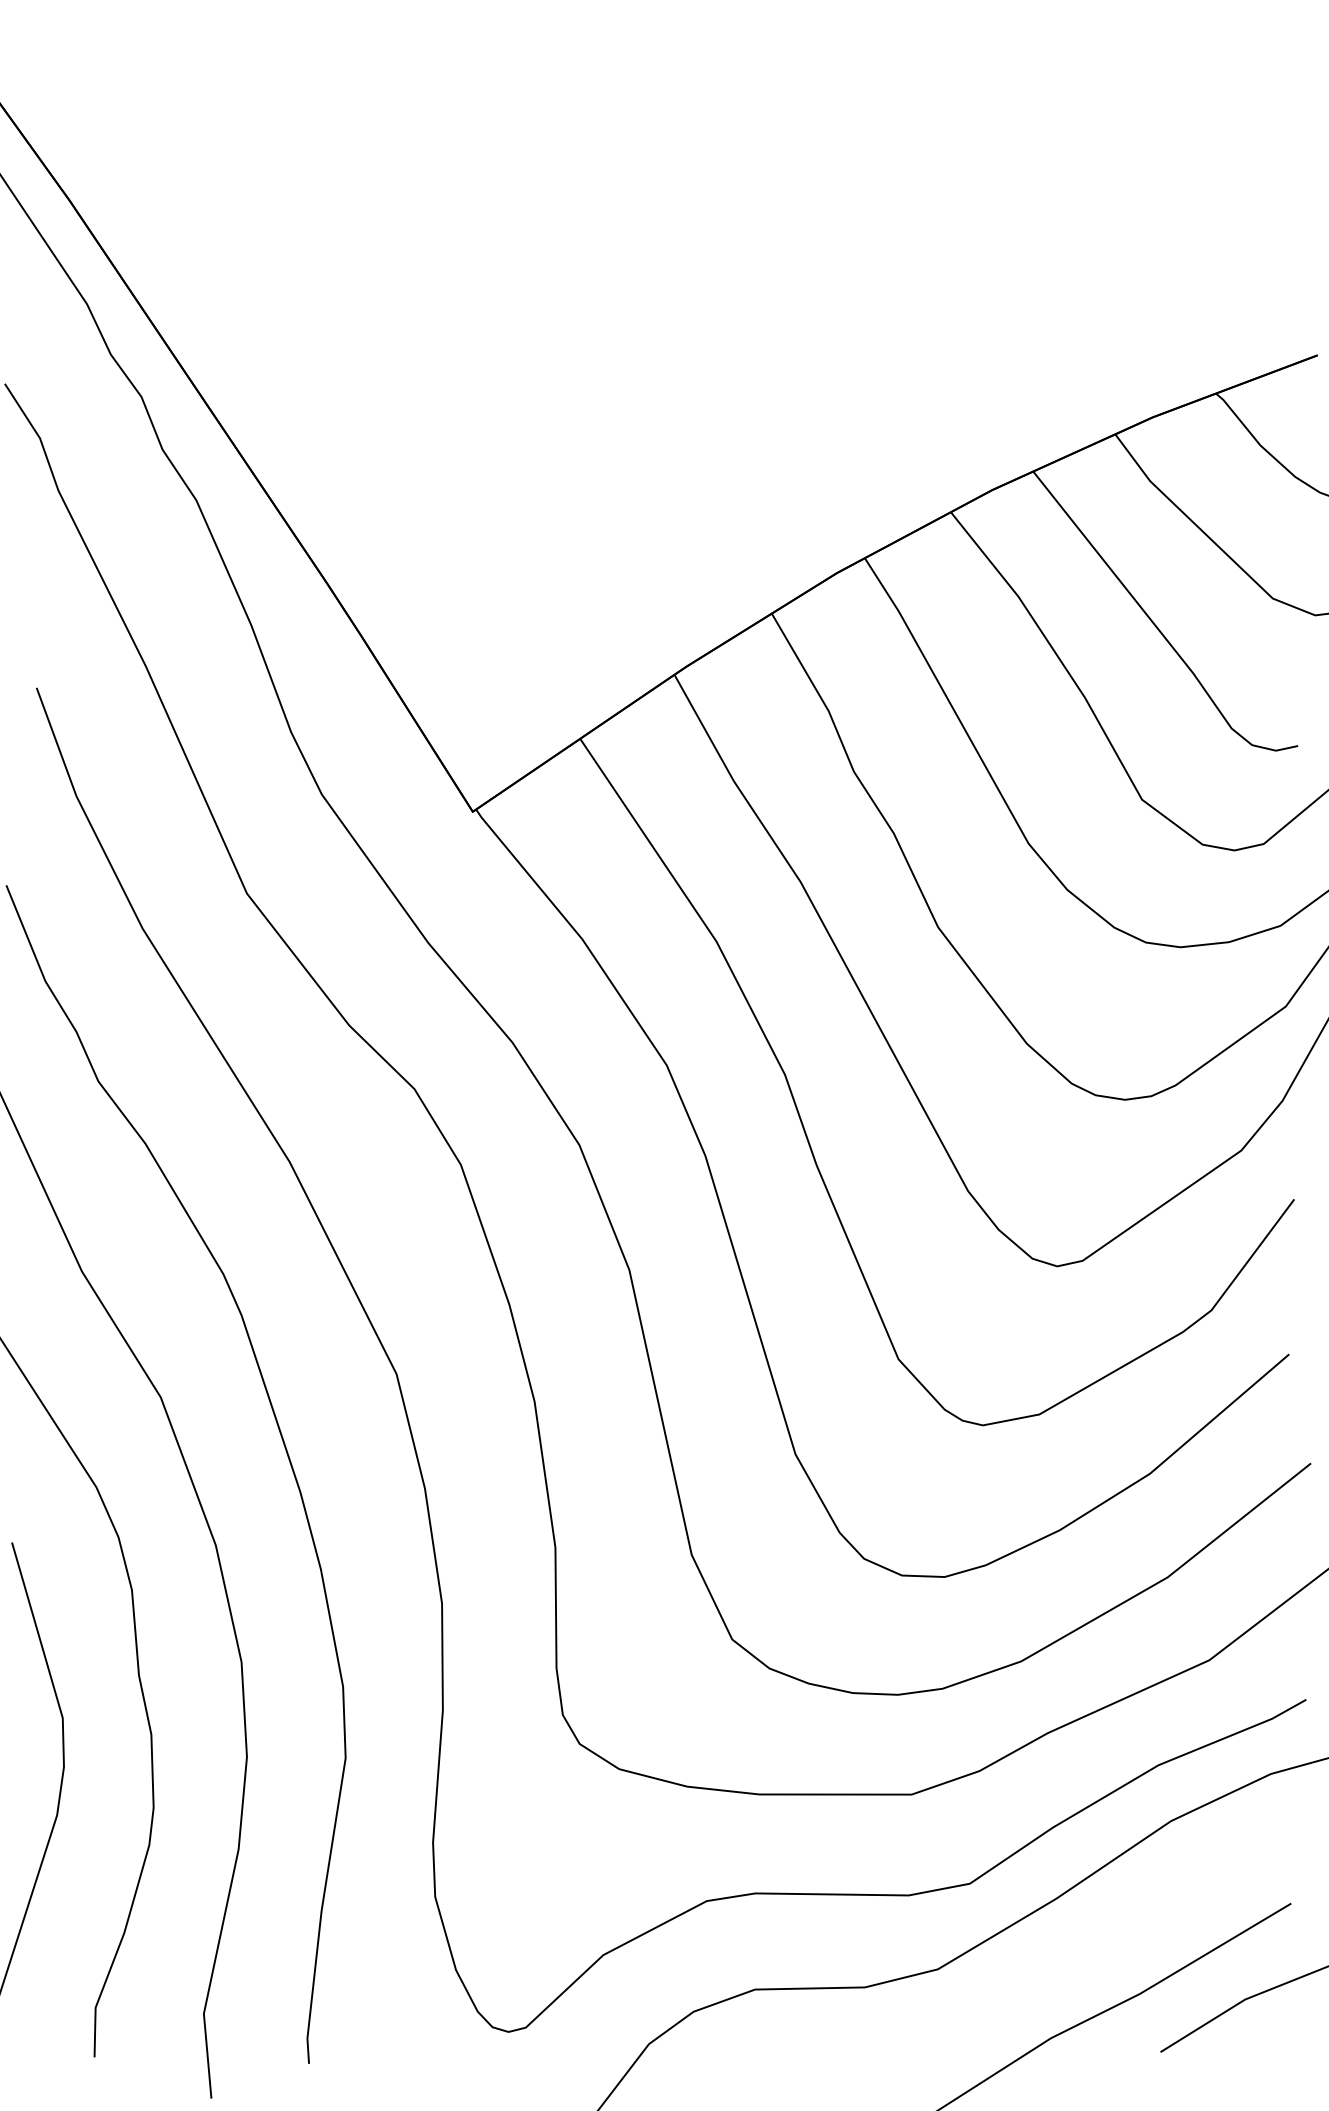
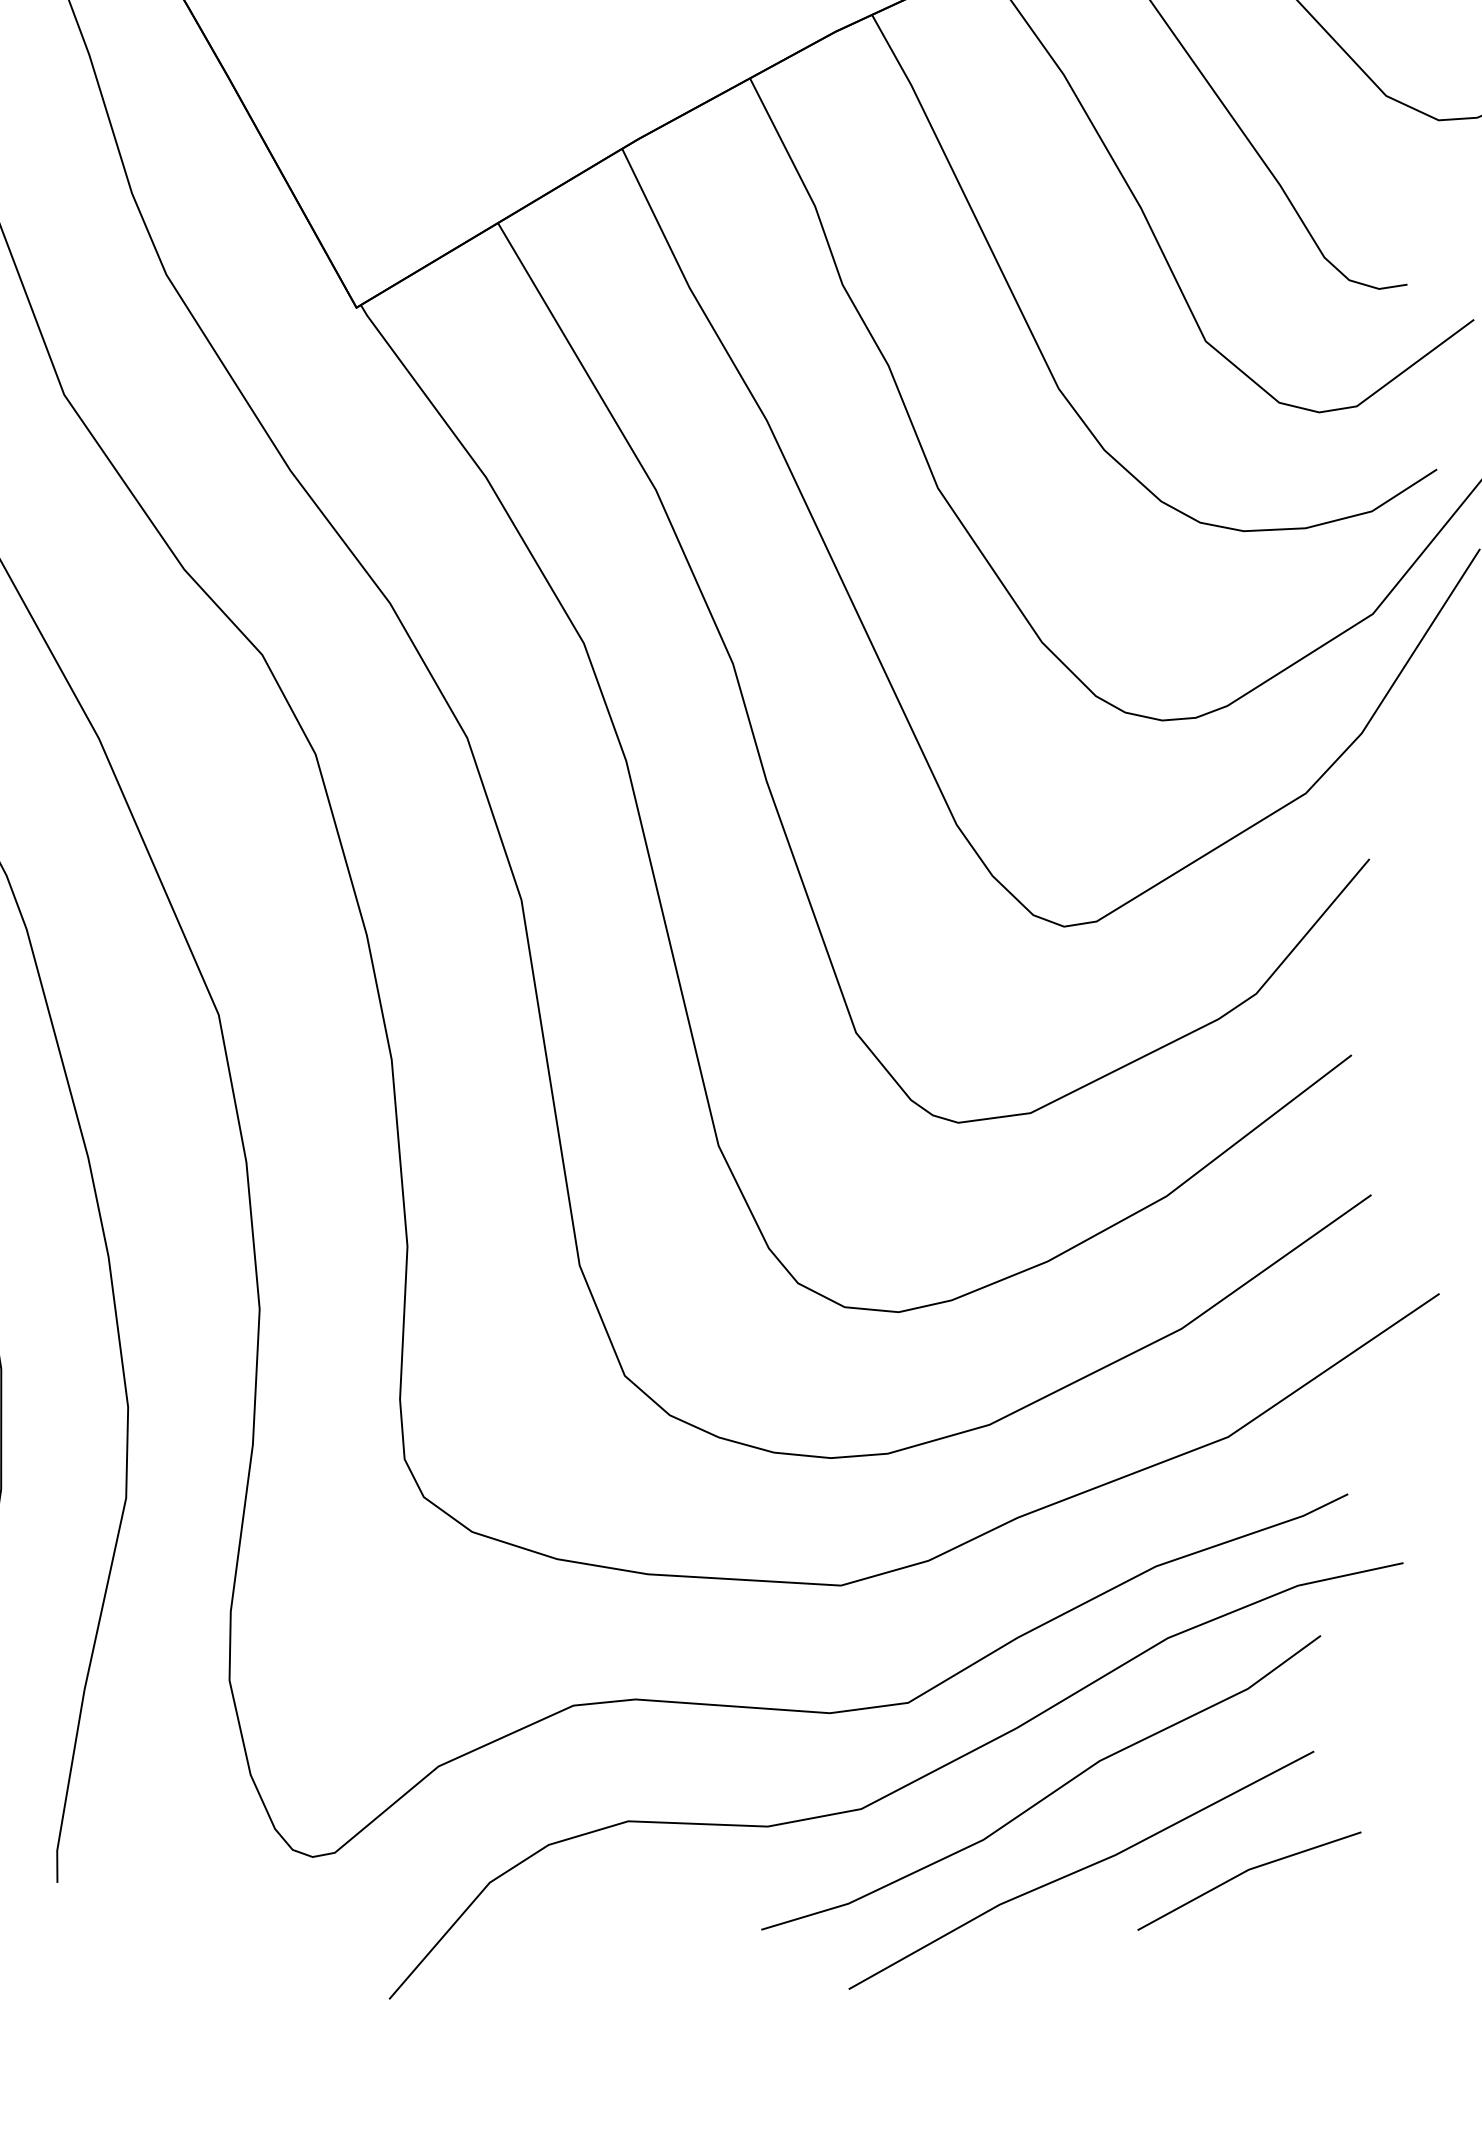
curve: (1083, 1949) -> (1047, 1794), added

